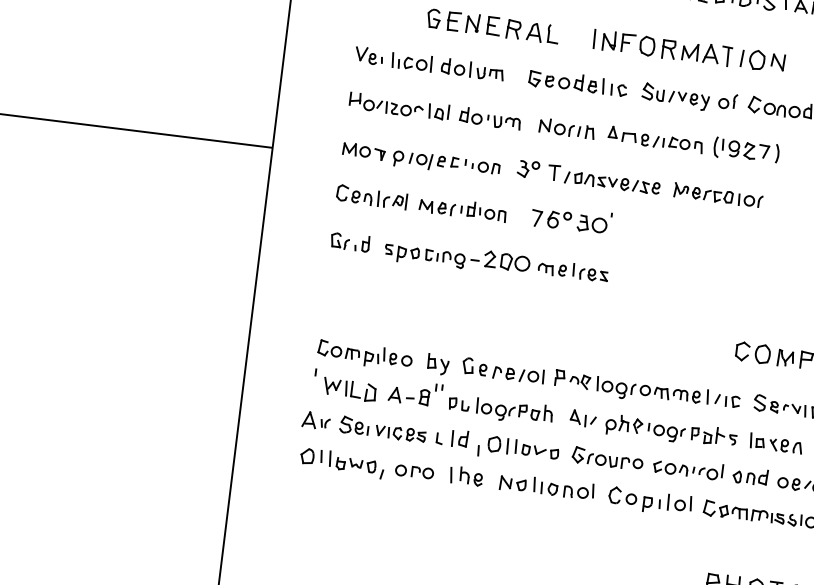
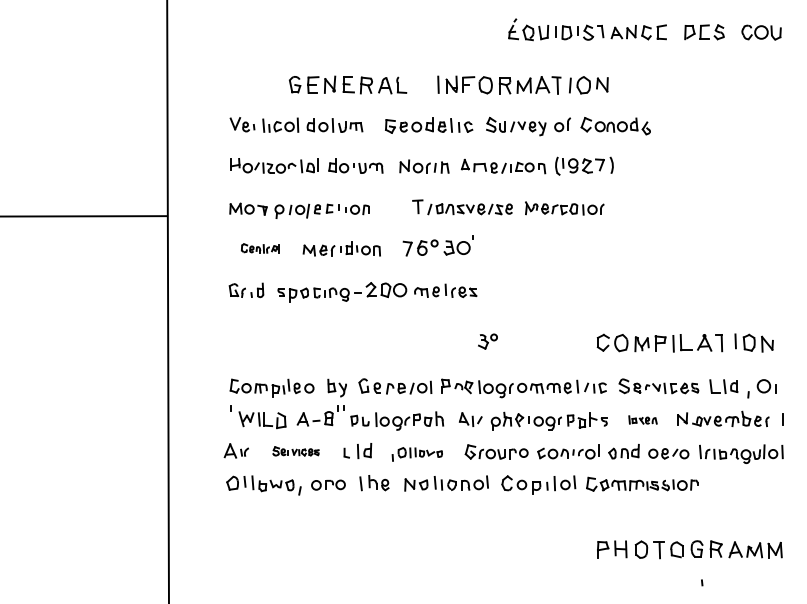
part: (527, 169) -> (487, 341), moved
part: (370, 197) -> (259, 248), size x0.6
part: (382, 429) -> (295, 451), size x0.6
part: (775, 442) -> (642, 419), size x0.6
part: (518, 450) -> (417, 454), size x0.7

